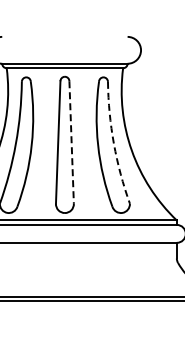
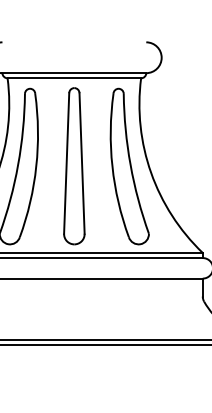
line: (71, 143) -> (81, 164), dashed -> solid
arc: (113, 143) -> (130, 164), dashed -> solid

